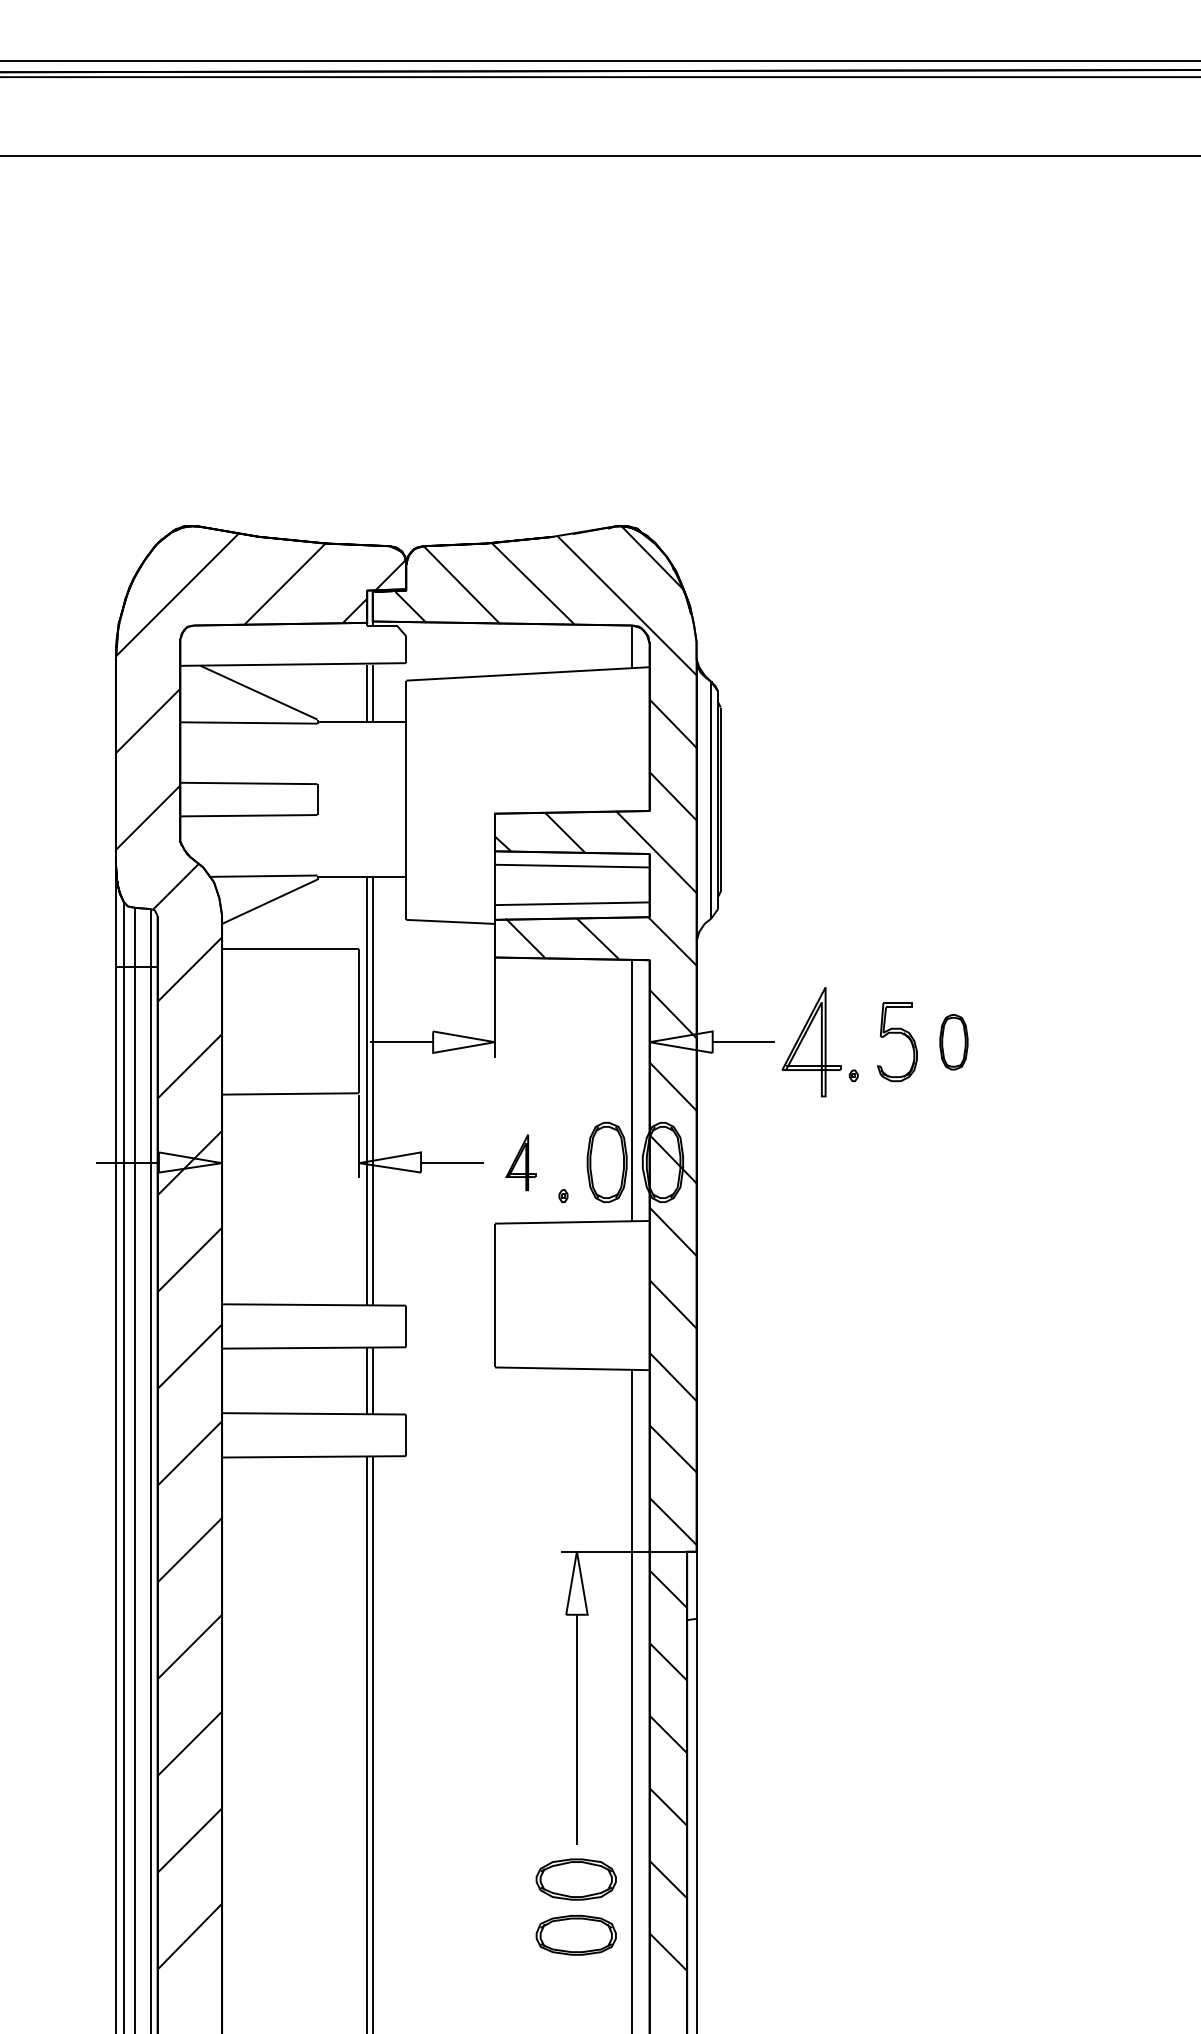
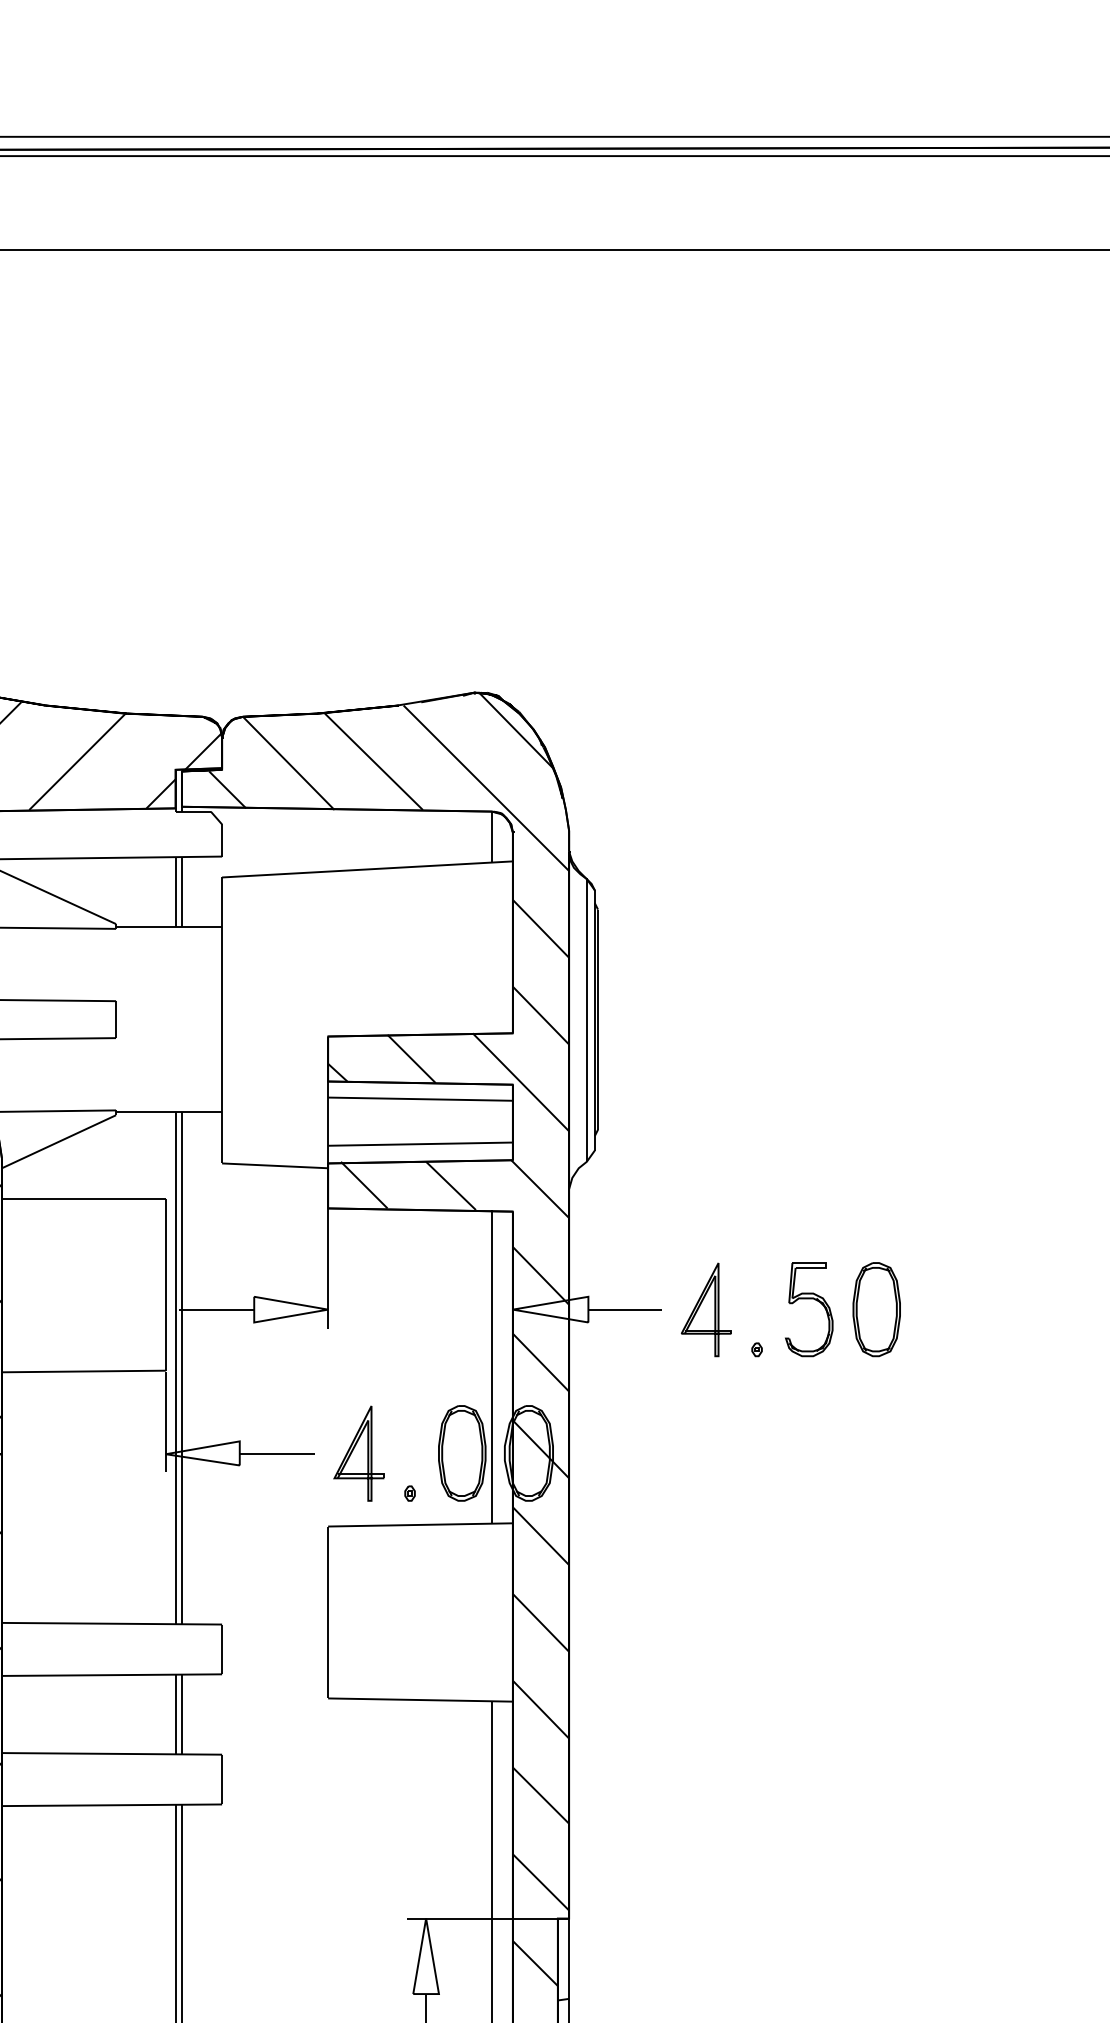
part: (811, 1042) -> (706, 1310), size x0.71
part: (953, 1042) -> (876, 1310), size x1.43
part: (520, 1162) -> (358, 1453), size x1.43

